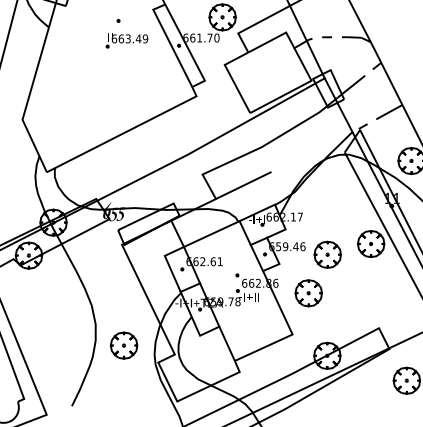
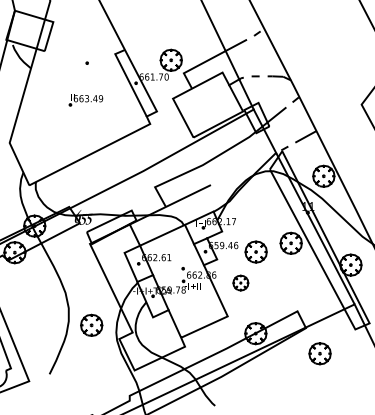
part: (126, 41) -> (85, 100), moved
part: (308, 292) -> (240, 282), size x0.7

